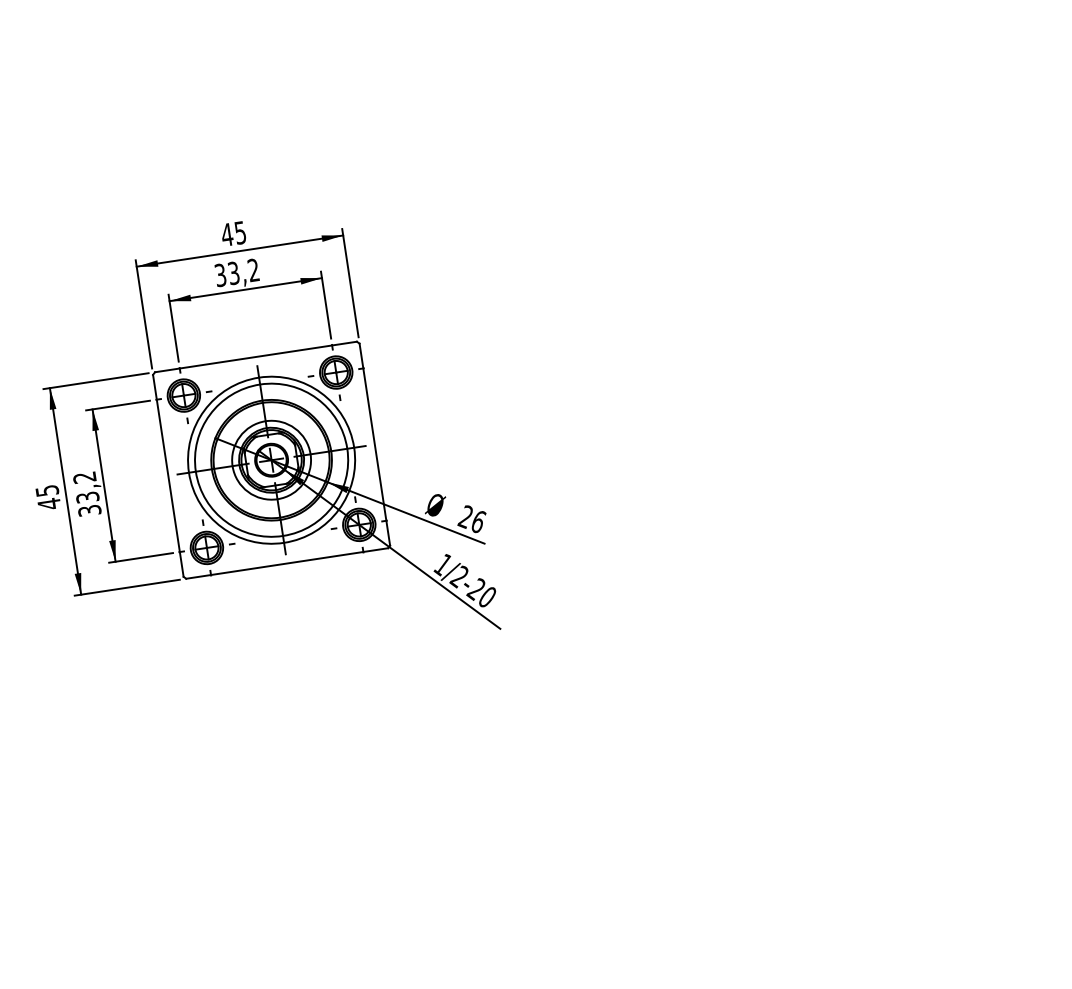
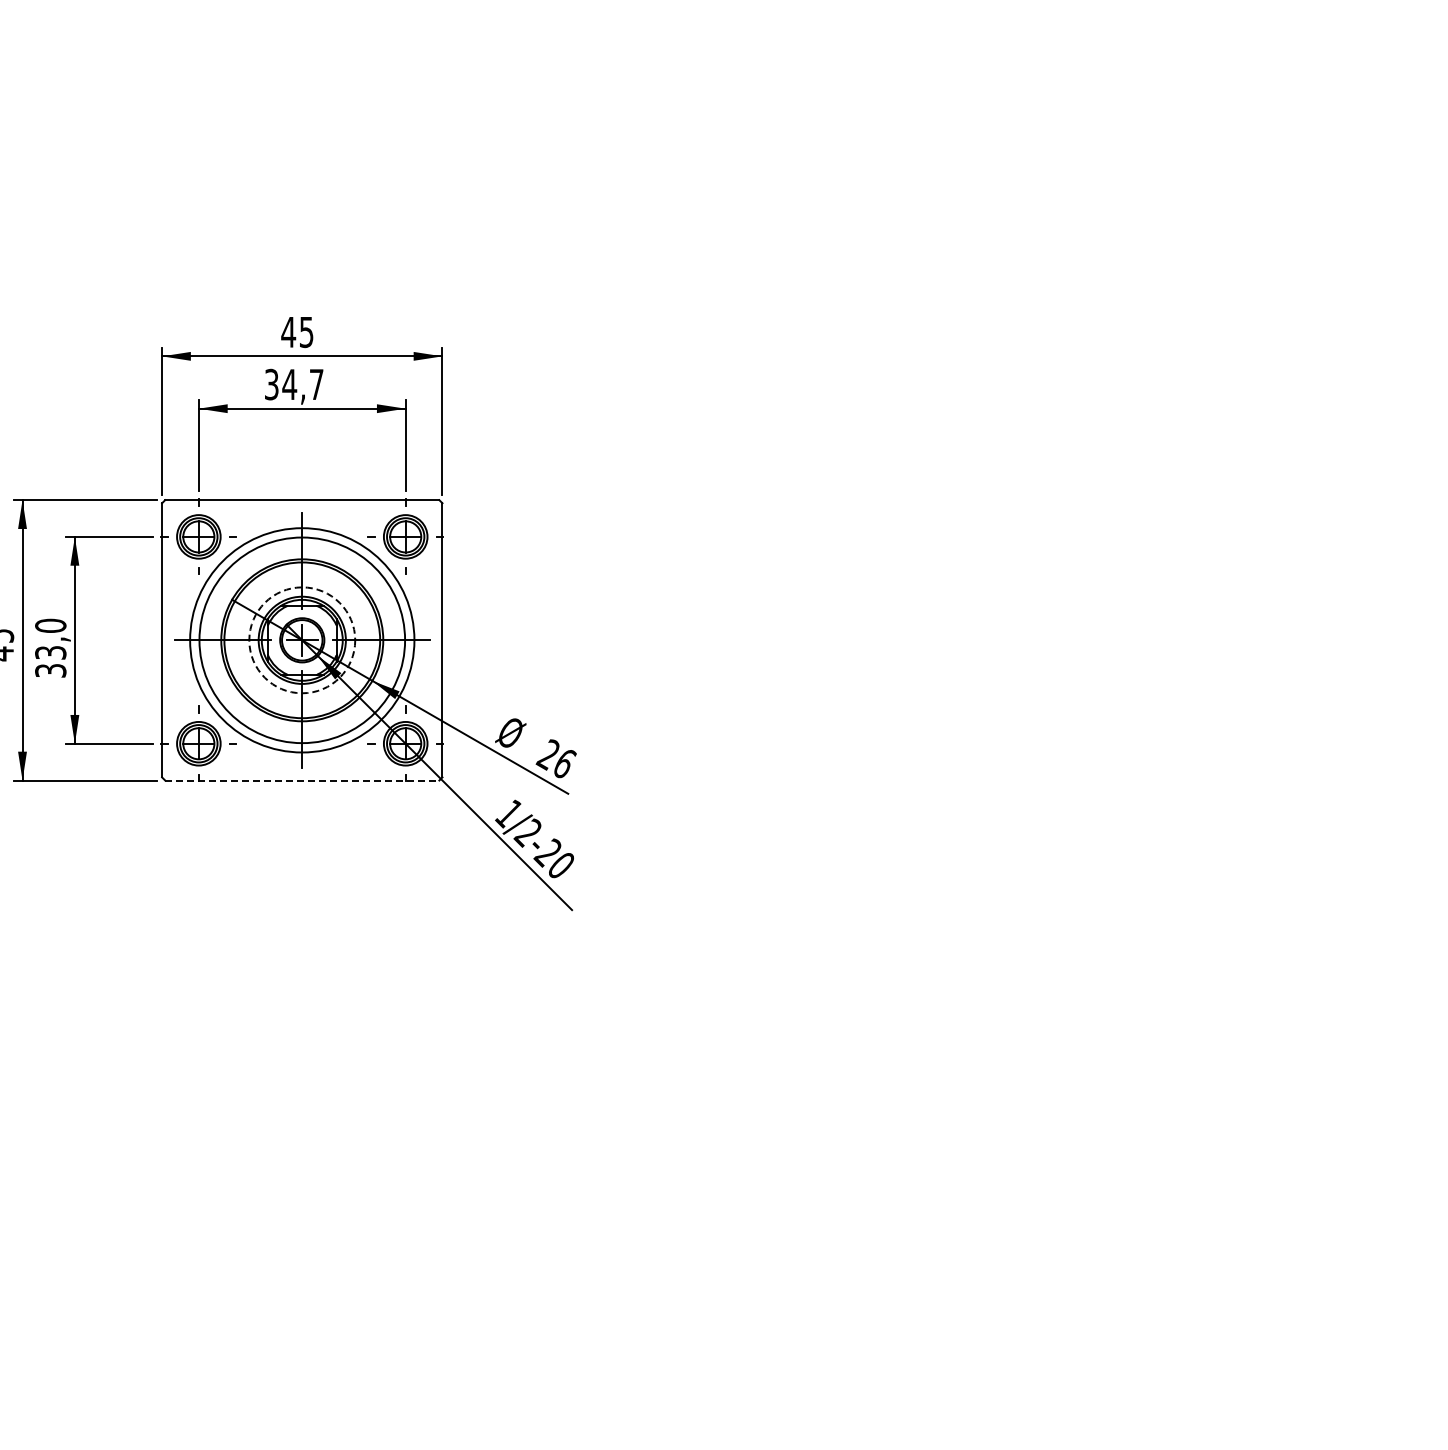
text: (243, 271) -> (302, 384), 33,2 -> 34,7
circle: (271, 460) -> (302, 640), solid -> dashed
text: (84, 477) -> (50, 625), 33,2 -> 33,0
line: (287, 563) -> (302, 780), solid -> dashed

